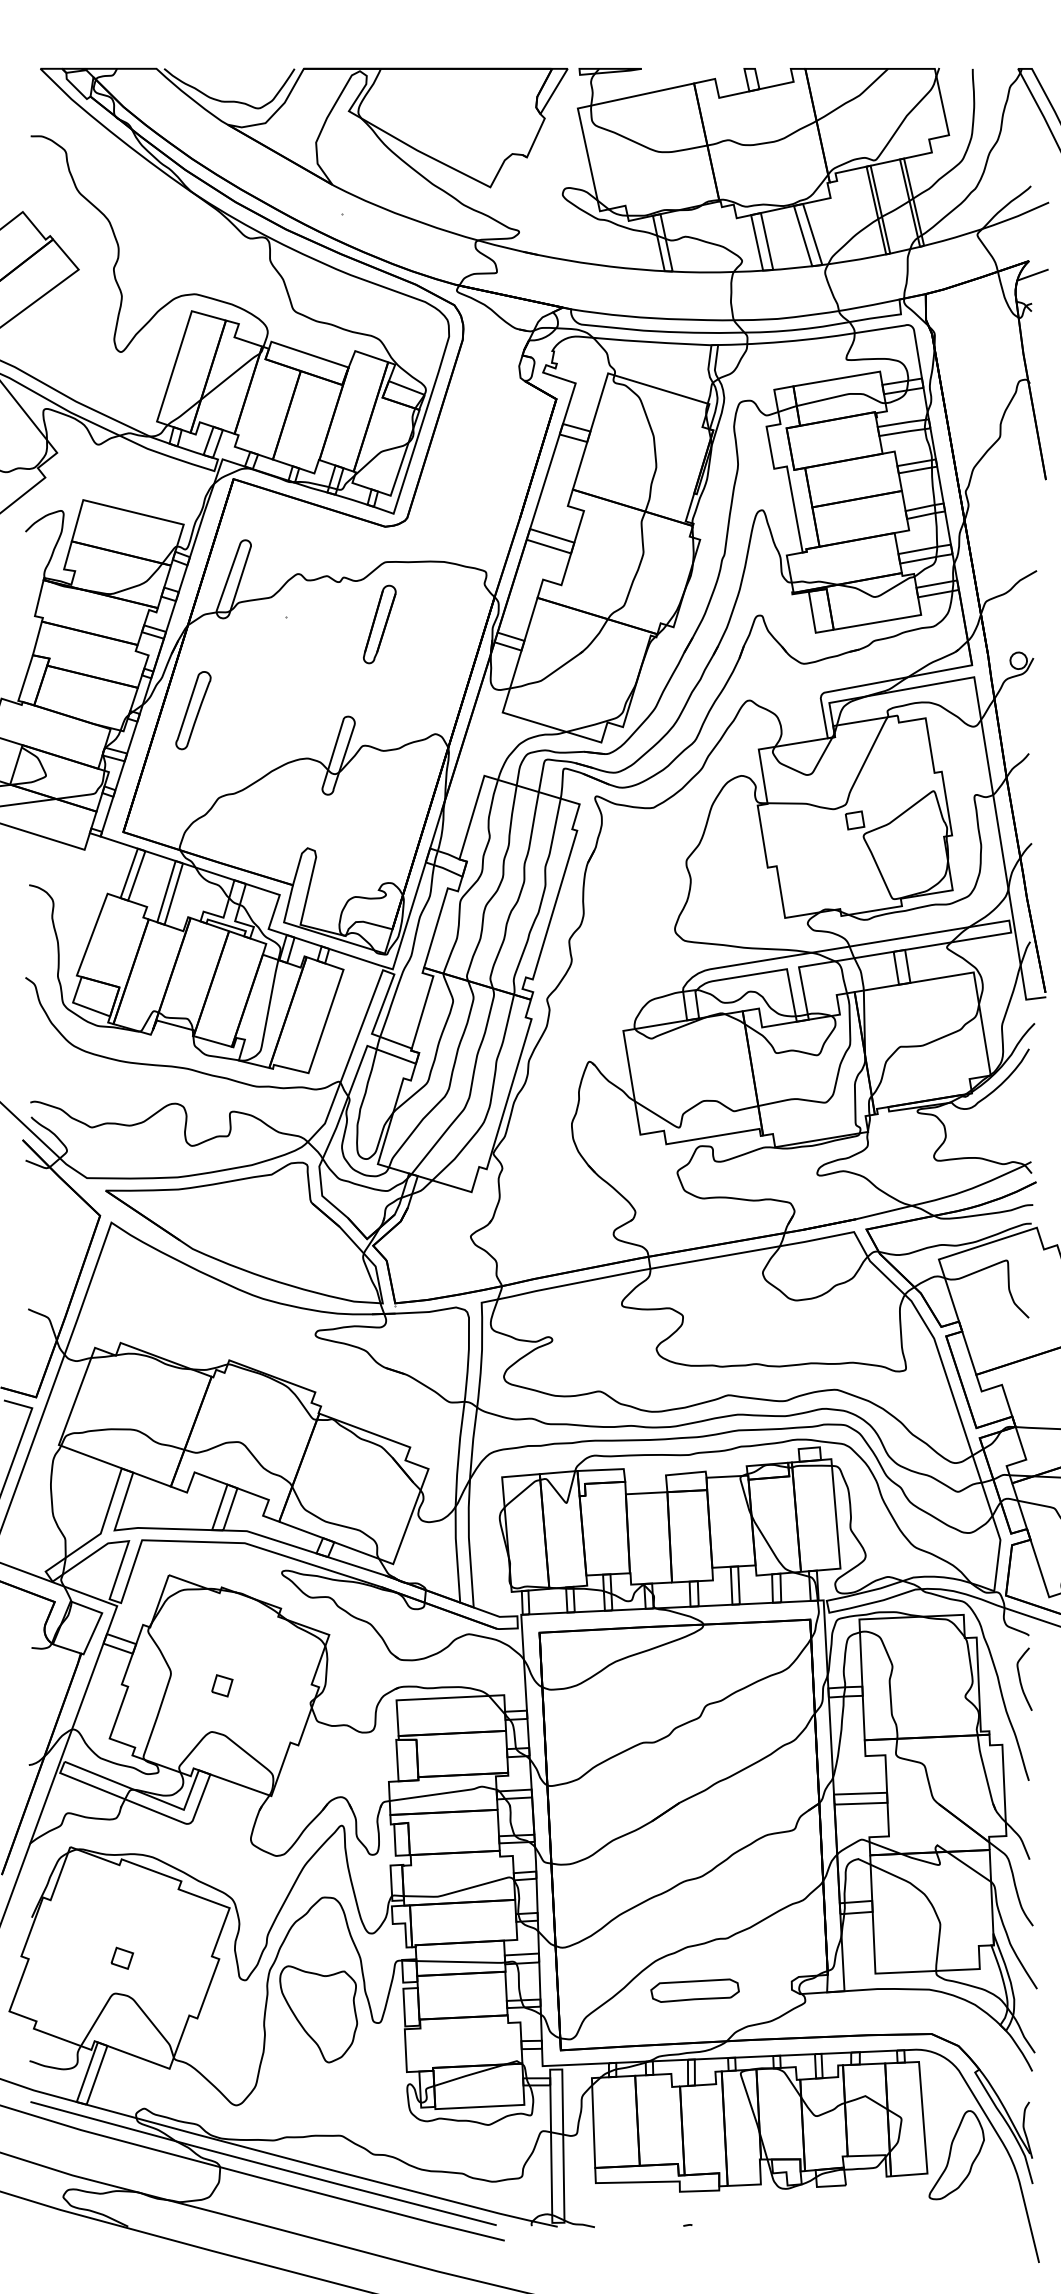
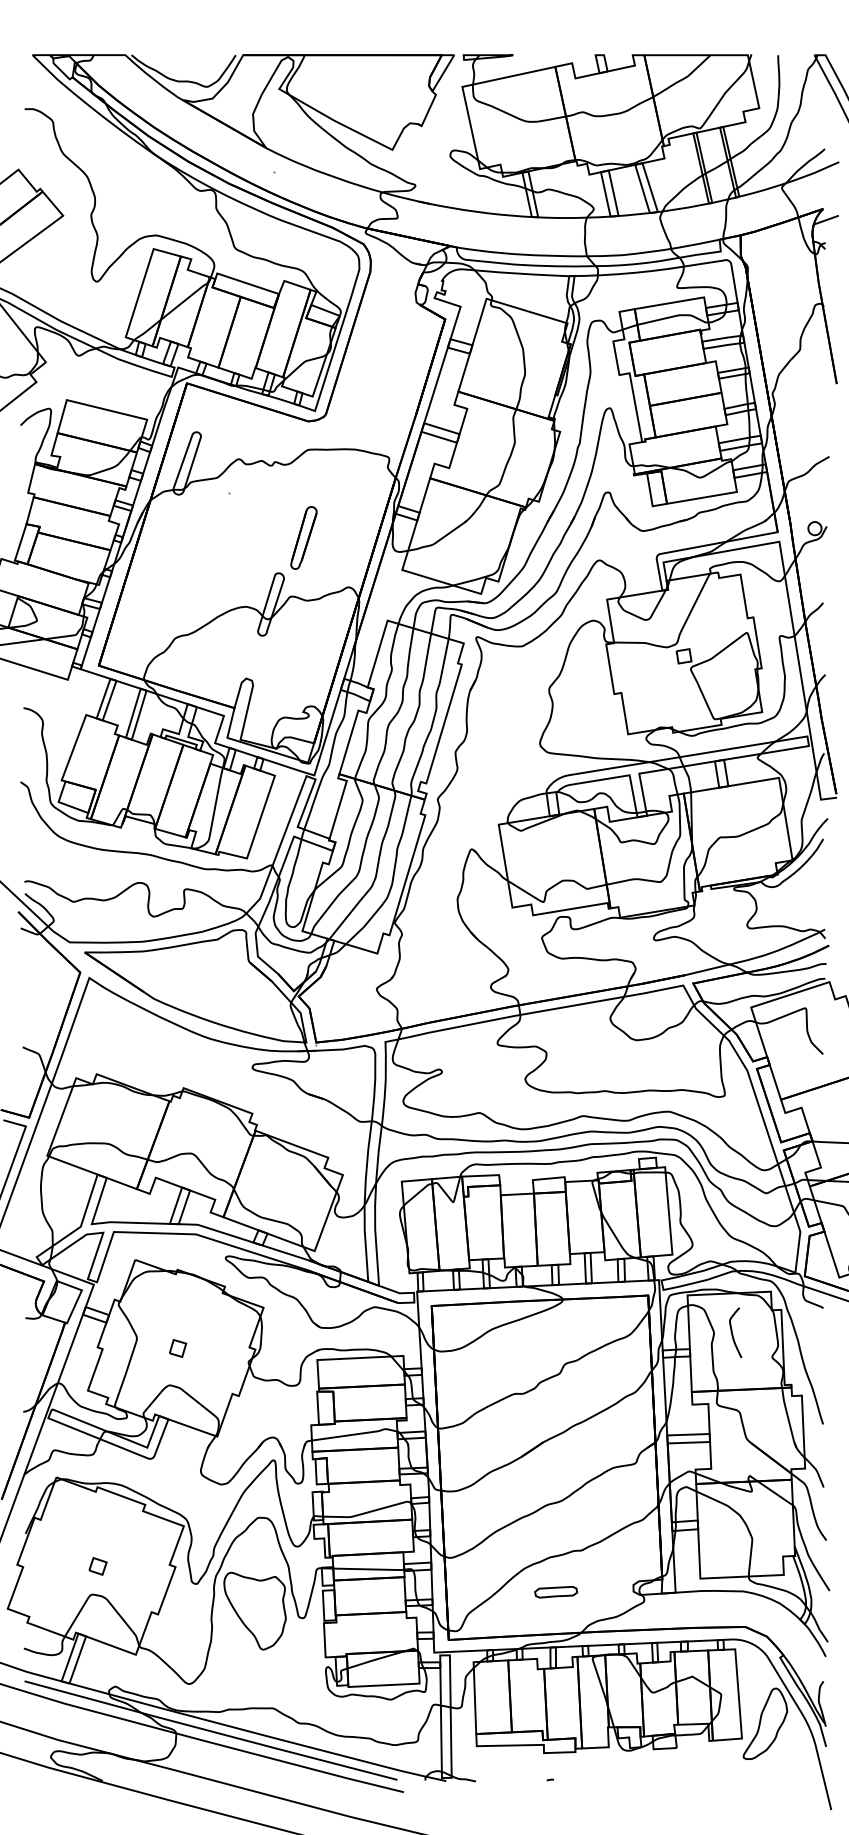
part: (379, 624) -> (303, 537), moved
part: (193, 710) -> (154, 568), removed
curve: (1020, 1678) -> (732, 1332), moved
part: (694, 1990) -> (555, 1592), size x0.6

